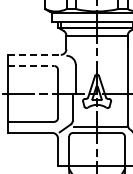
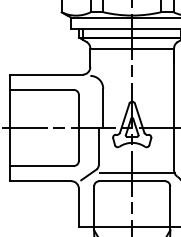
line: (34, 54) -> (46, 74), dashed -> solid
line: (31, 66) -> (42, 90), dashed -> solid

